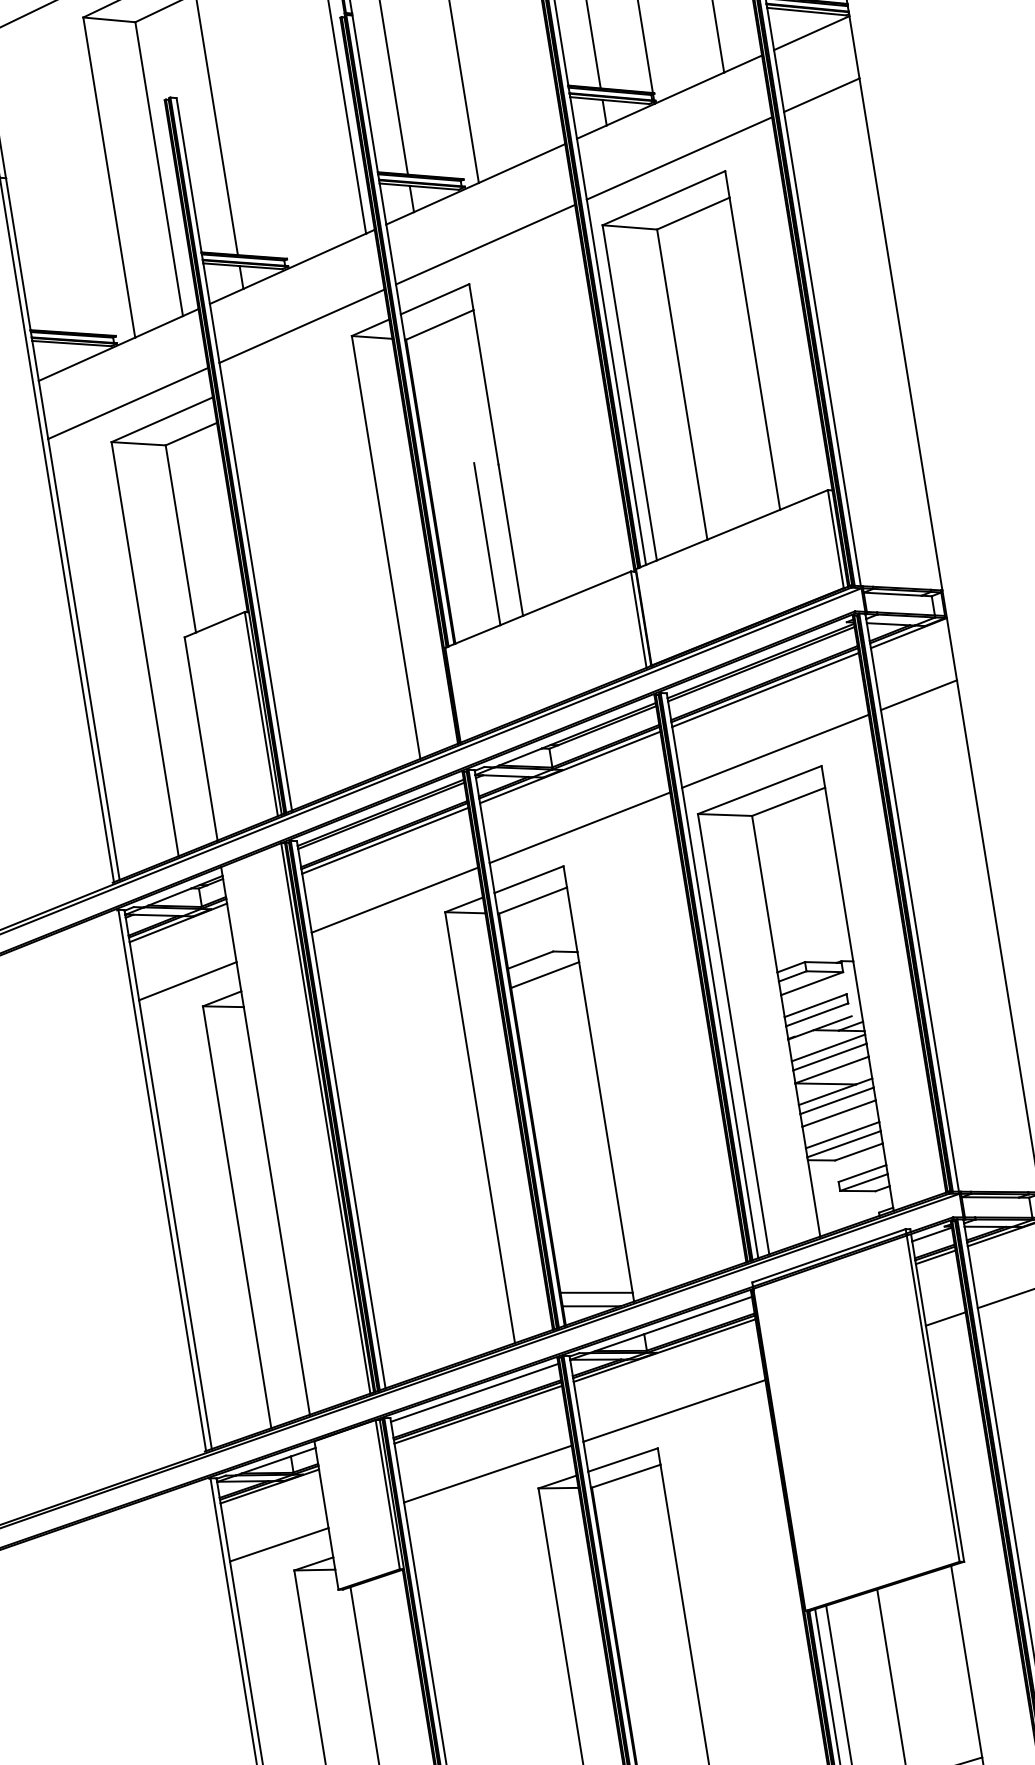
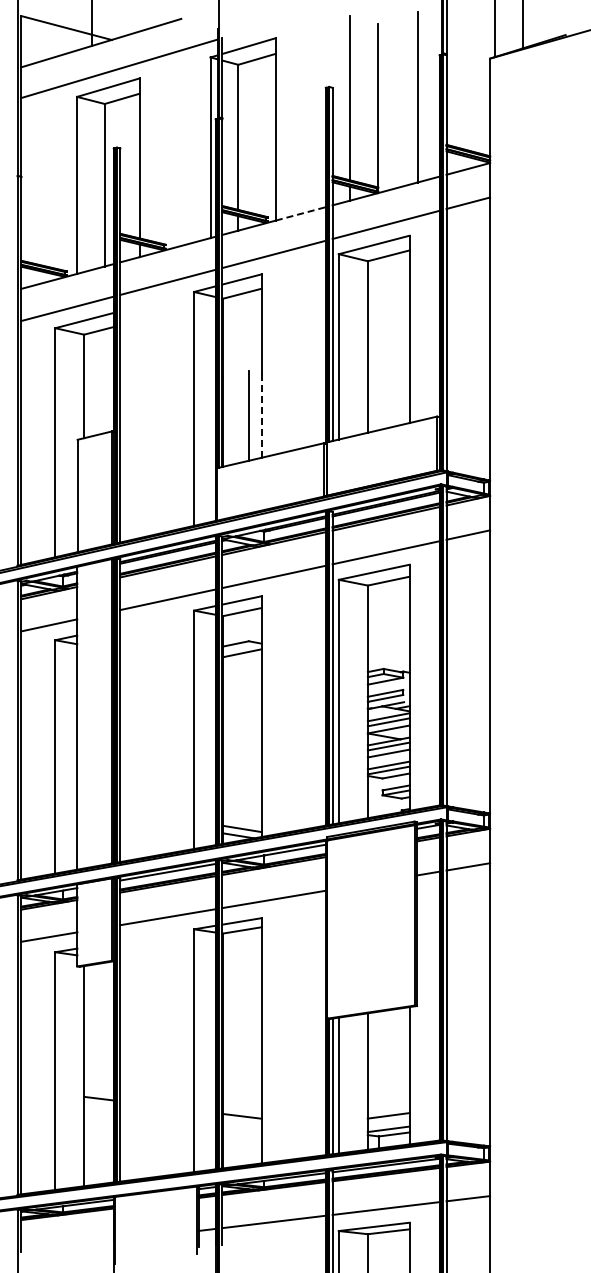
line: (521, 162) -> (300, 213), solid -> dashed
line: (509, 539) -> (261, 415), solid -> dashed

